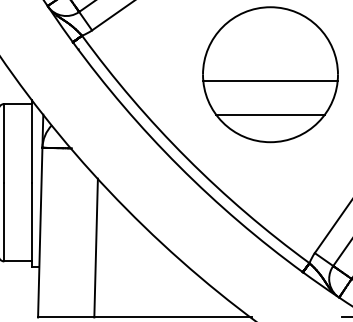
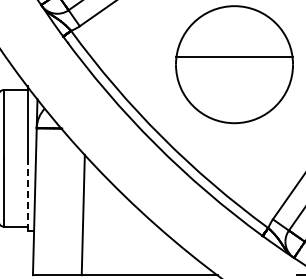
line: (270, 81) -> (234, 57), moved
line: (270, 114) -> (234, 99), removed
line: (32, 224) -> (28, 194), solid -> dashed

